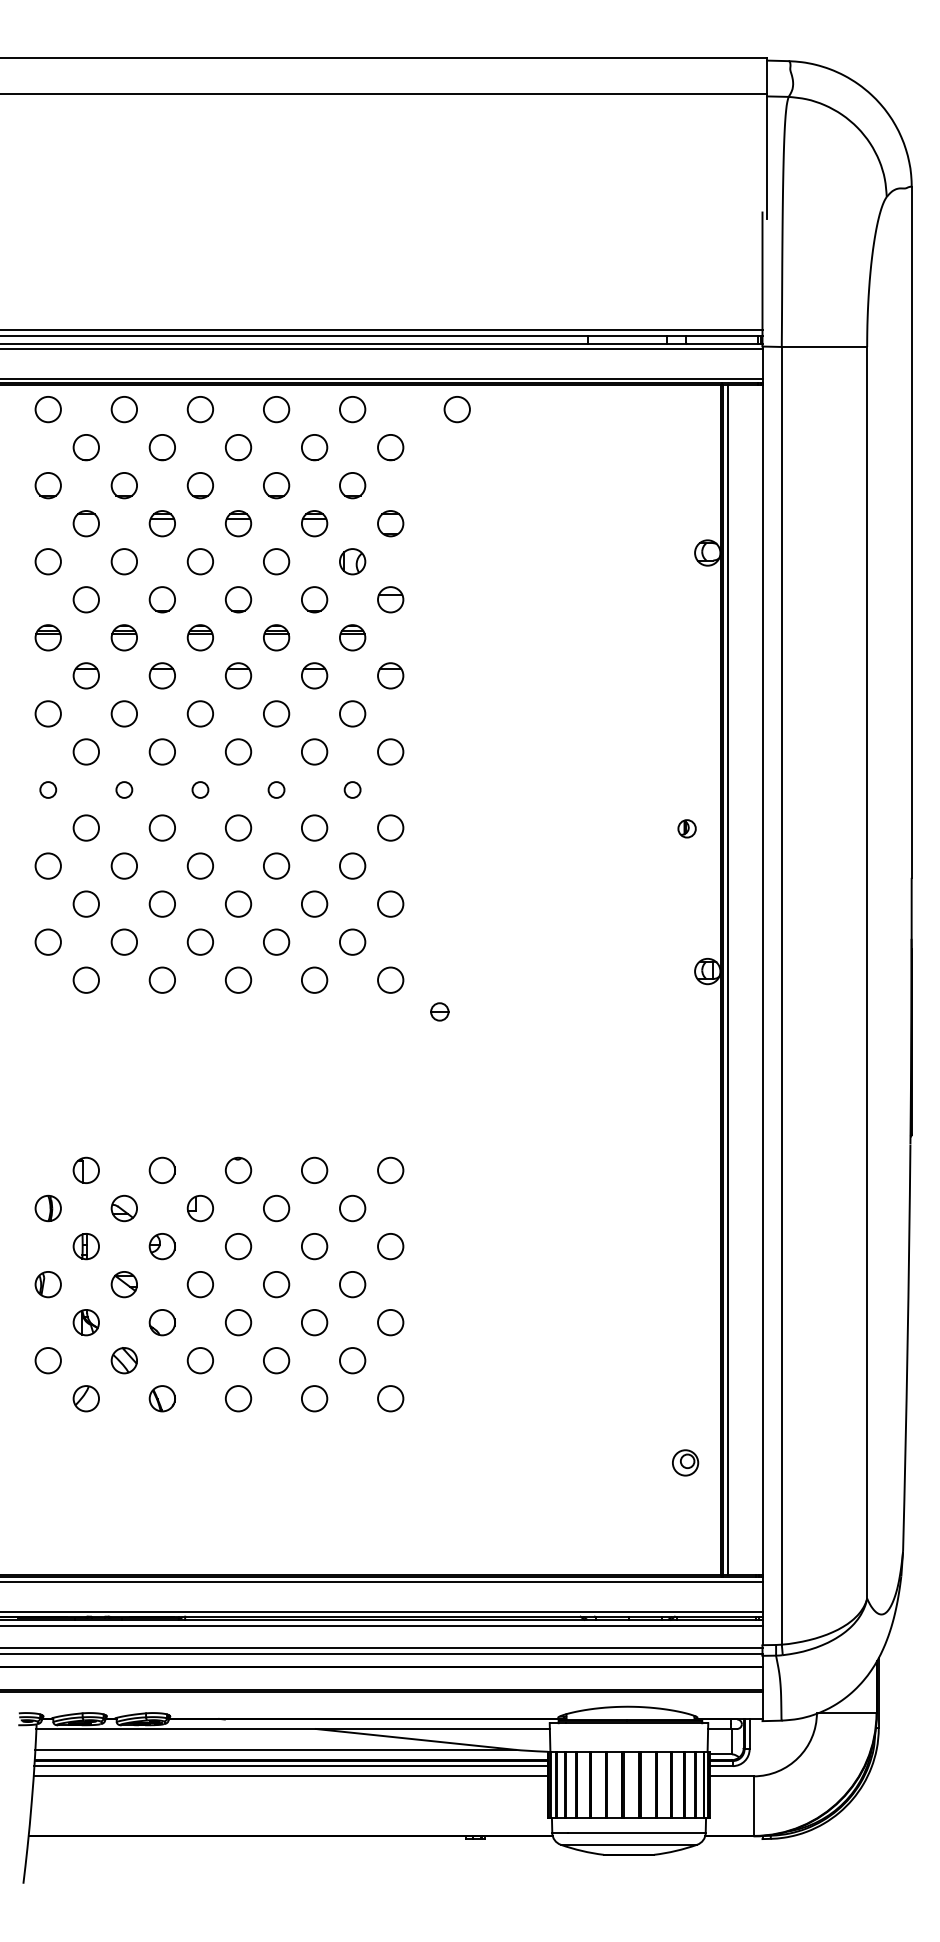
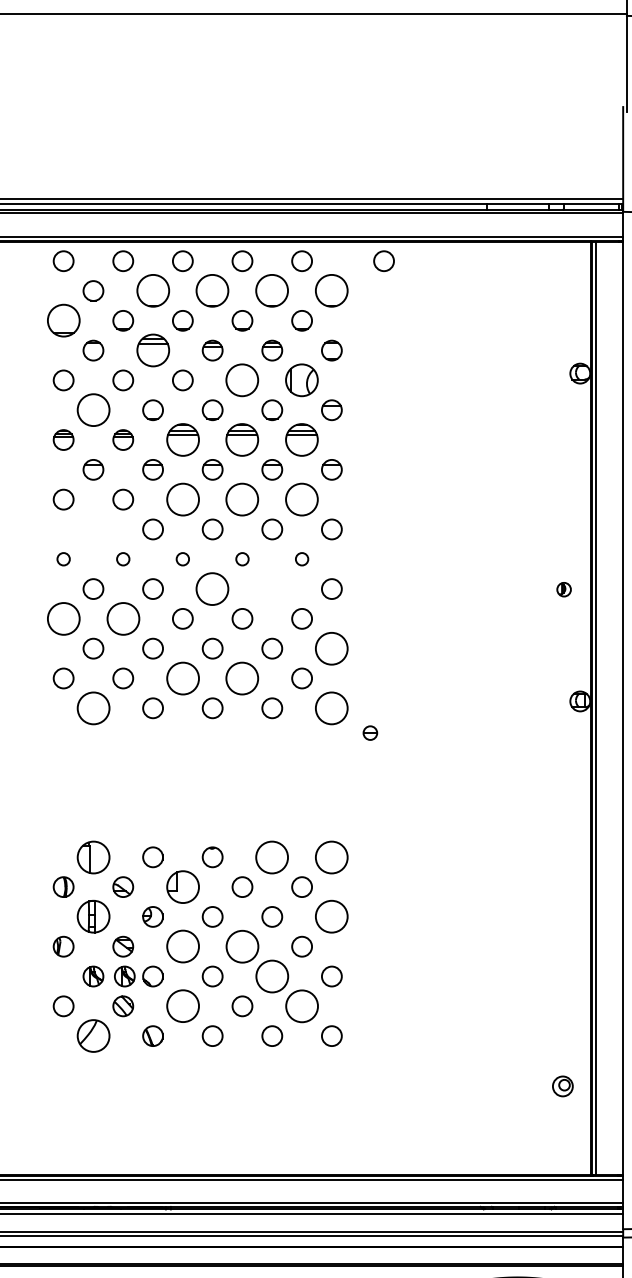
circle: (161, 447) -> (152, 290), size x1.6
circle: (238, 447) -> (212, 290), size x1.6
circle: (314, 447) -> (272, 290), size x1.6
circle: (390, 447) -> (331, 290), size x1.6
part: (47, 485) -> (63, 320), size x1.6
part: (161, 523) -> (152, 350), size x1.6
circle: (276, 561) -> (242, 380), size x1.6
part: (352, 561) -> (301, 380), size x1.6
circle: (85, 599) -> (92, 410), size x1.6
part: (199, 637) -> (182, 439), size x1.6
part: (276, 637) -> (242, 439), size x1.6
part: (352, 637) -> (301, 439), size x1.6
circle: (199, 713) -> (182, 499), size x1.6
circle: (276, 713) -> (242, 499), size x1.6
circle: (352, 713) -> (301, 499), size x1.6
circle: (85, 751) -> (92, 529), removed
circle: (238, 827) -> (212, 588), size x1.6
circle: (314, 827) -> (272, 588), removed
circle: (47, 865) -> (63, 618), size x1.6
circle: (123, 865) -> (122, 618), size x1.6
circle: (390, 903) -> (331, 648), size x1.6
circle: (199, 941) -> (182, 677), size x1.6
circle: (276, 941) -> (242, 677), size x1.6
circle: (85, 979) -> (92, 707), size x1.6
circle: (390, 979) -> (331, 707), size x1.6
part: (85, 1169) -> (92, 856), size x1.6
circle: (314, 1169) -> (272, 856), size x1.6
circle: (390, 1169) -> (331, 856), size x1.6
part: (199, 1208) -> (182, 887), size x1.6
part: (85, 1246) -> (92, 916), size x1.6
circle: (390, 1246) -> (331, 916), size x1.6
circle: (199, 1284) -> (182, 946), size x1.6
circle: (276, 1284) -> (242, 946), size x1.6
part: (125, 1322) -> (124, 976), added
circle: (314, 1322) -> (272, 976), size x1.6
circle: (199, 1360) -> (182, 1006), size x1.6
circle: (352, 1360) -> (301, 1006), size x1.6
part: (85, 1398) -> (92, 1035), size x1.6

